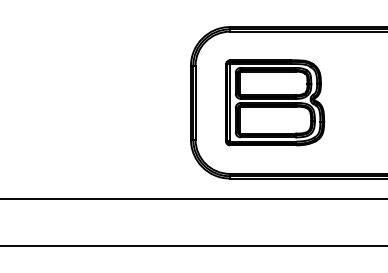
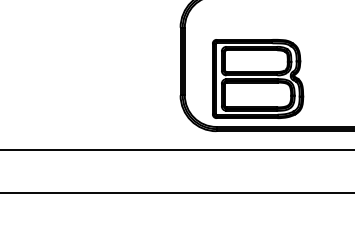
part: (275, 102) -> (258, 78), moved

